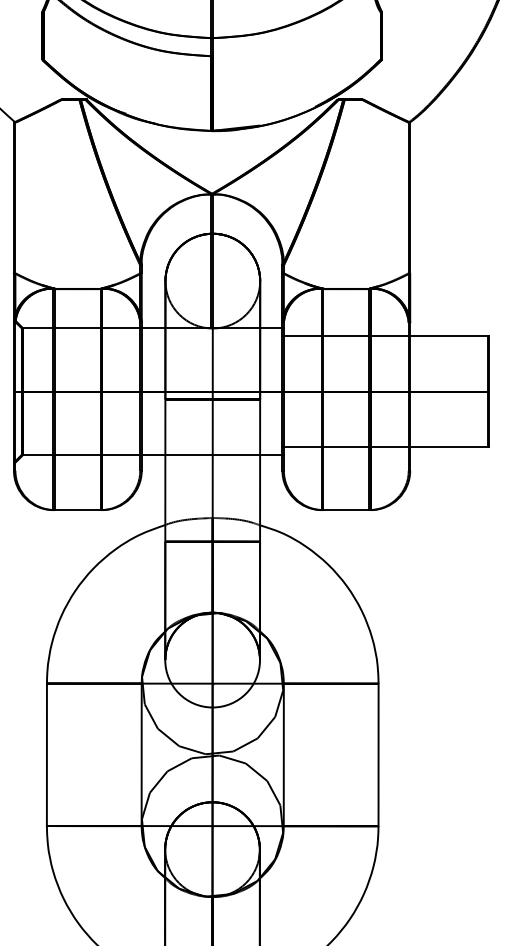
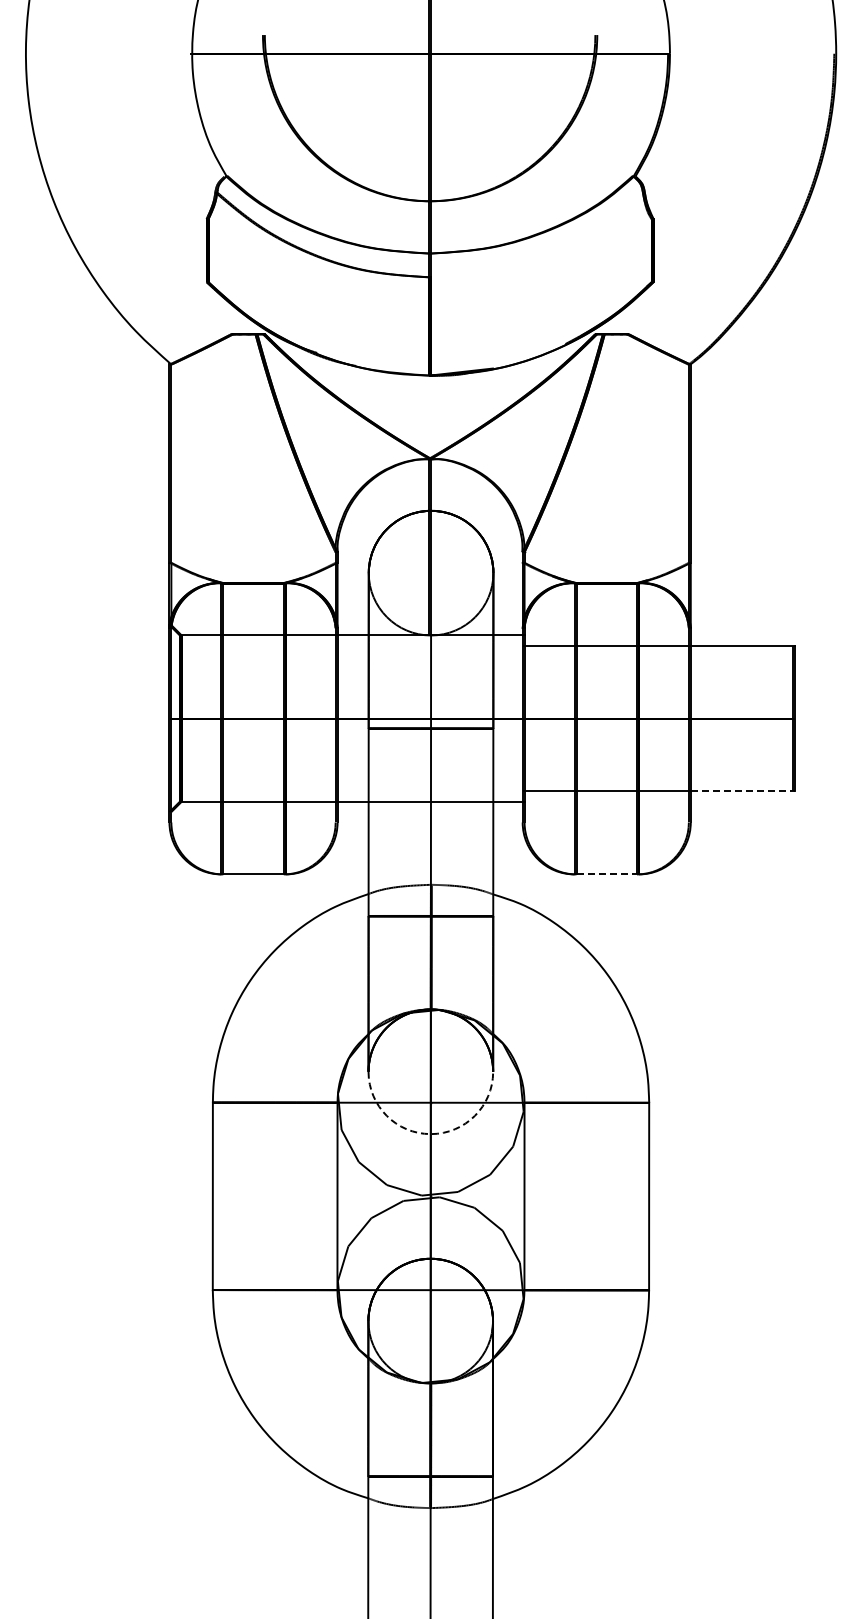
line: (449, 447) -> (742, 791), solid -> dashed
line: (347, 510) -> (608, 874), solid -> dashed
arc: (212, 707) -> (430, 1134), solid -> dashed

